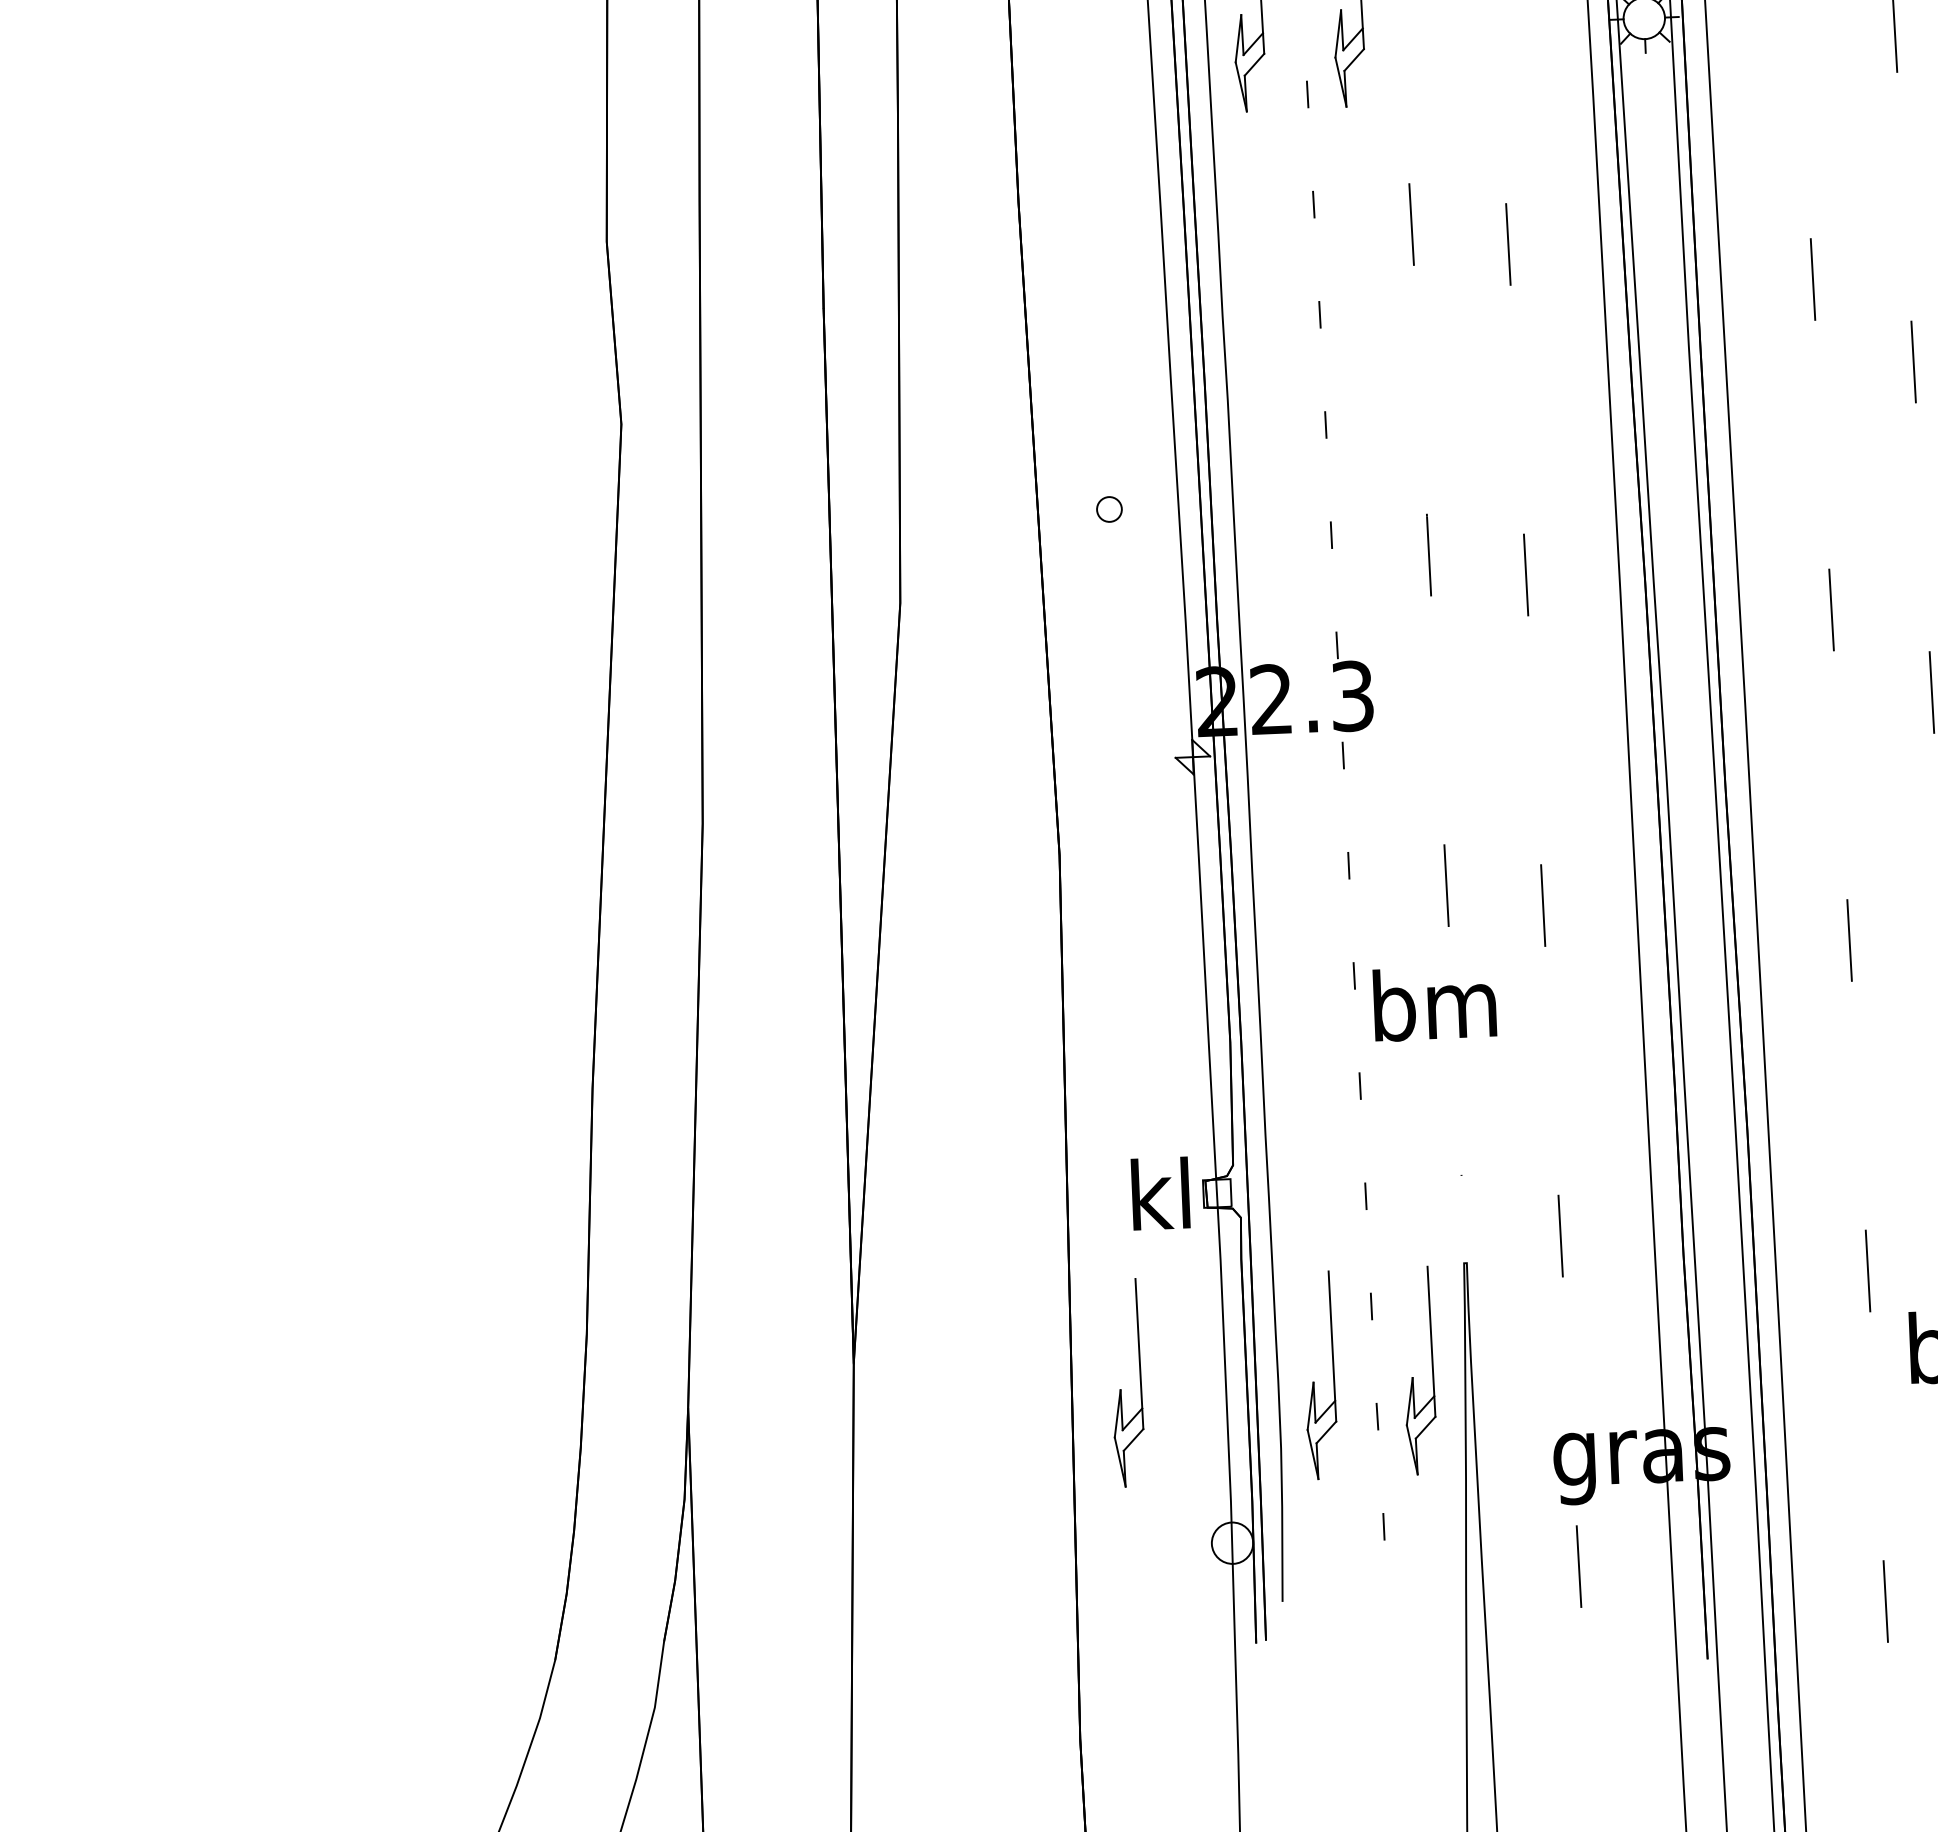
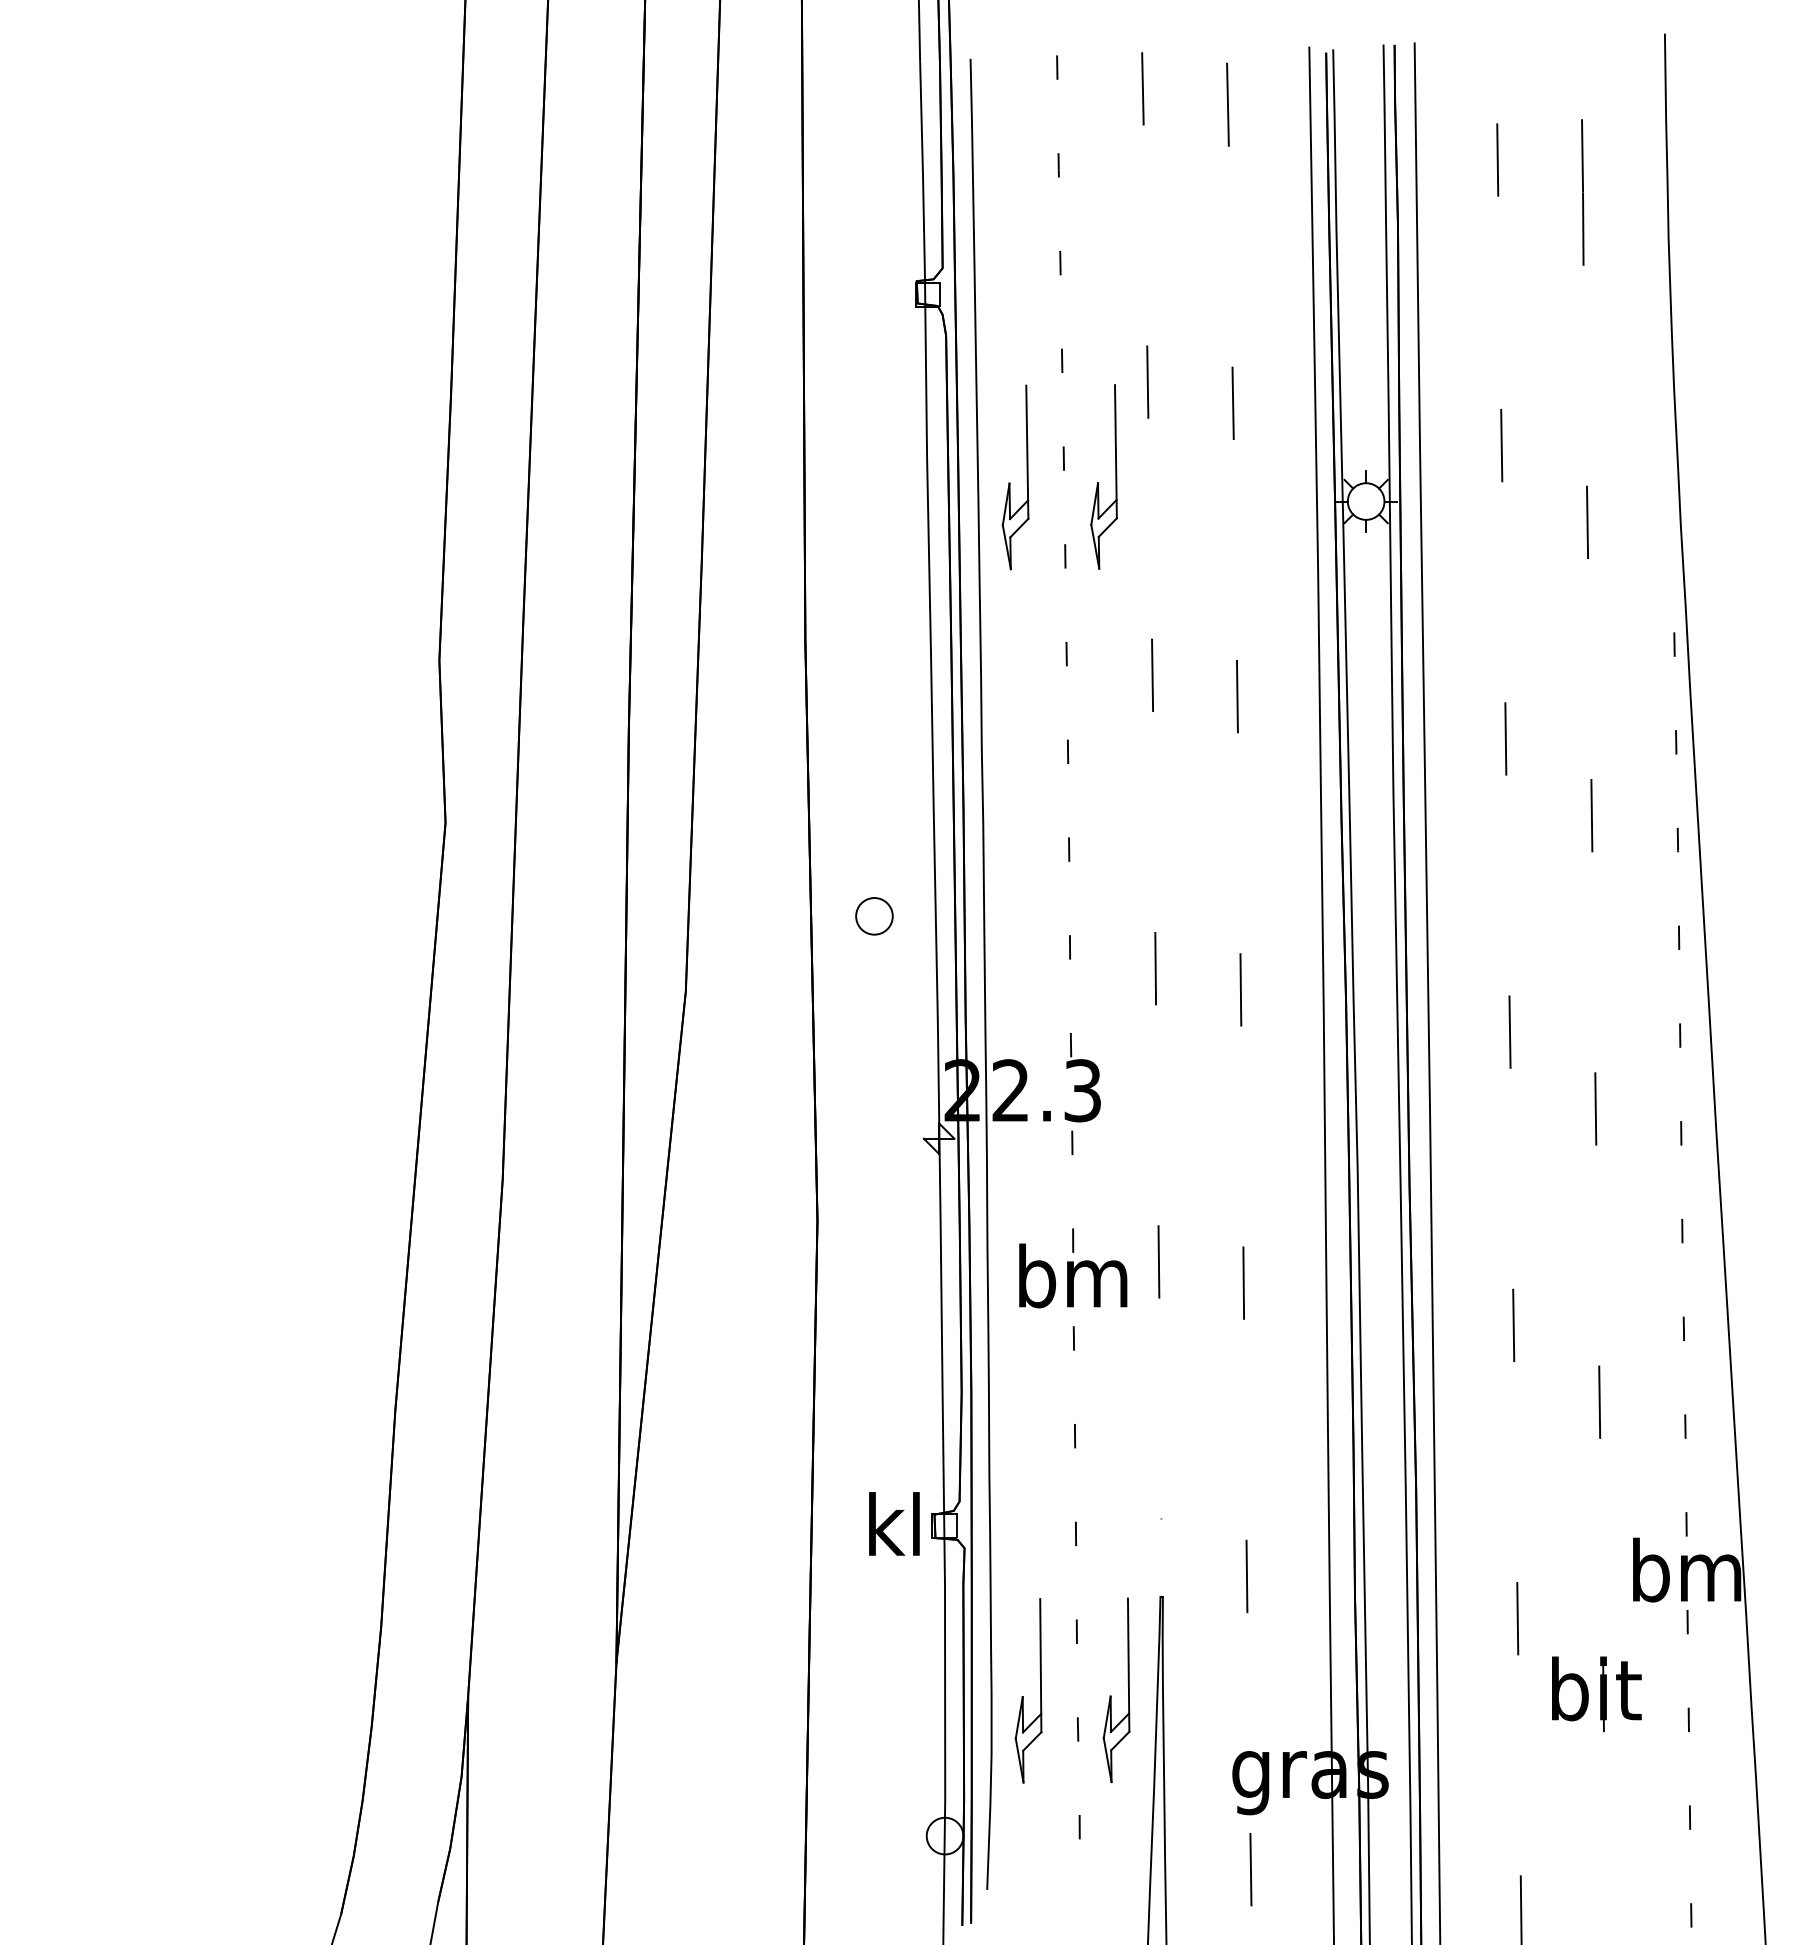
part: (1109, 509) -> (874, 916), size x1.67
text: (1435, 1003) -> (1073, 1275), moved
part: (1121, 1389) -> (852, 1695), removed

